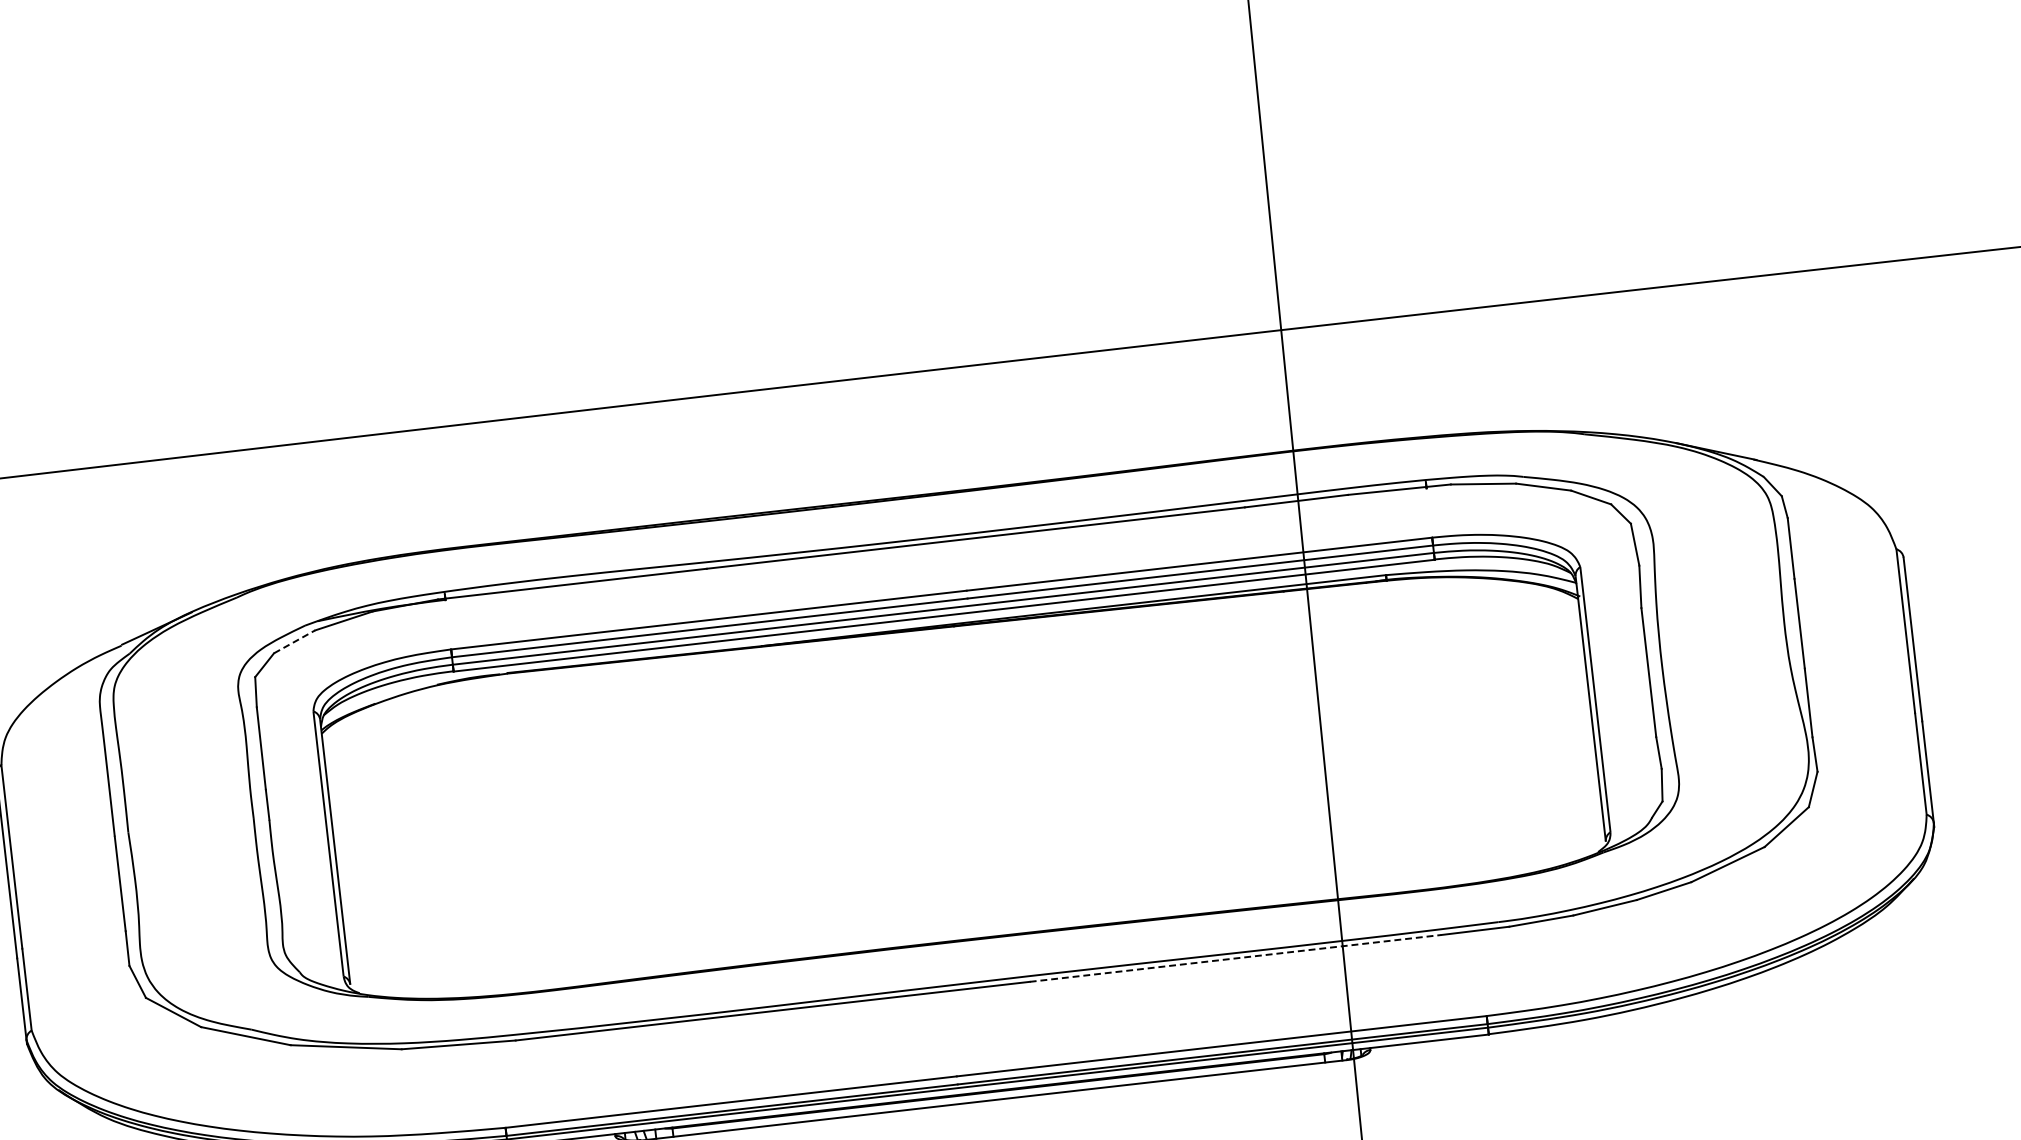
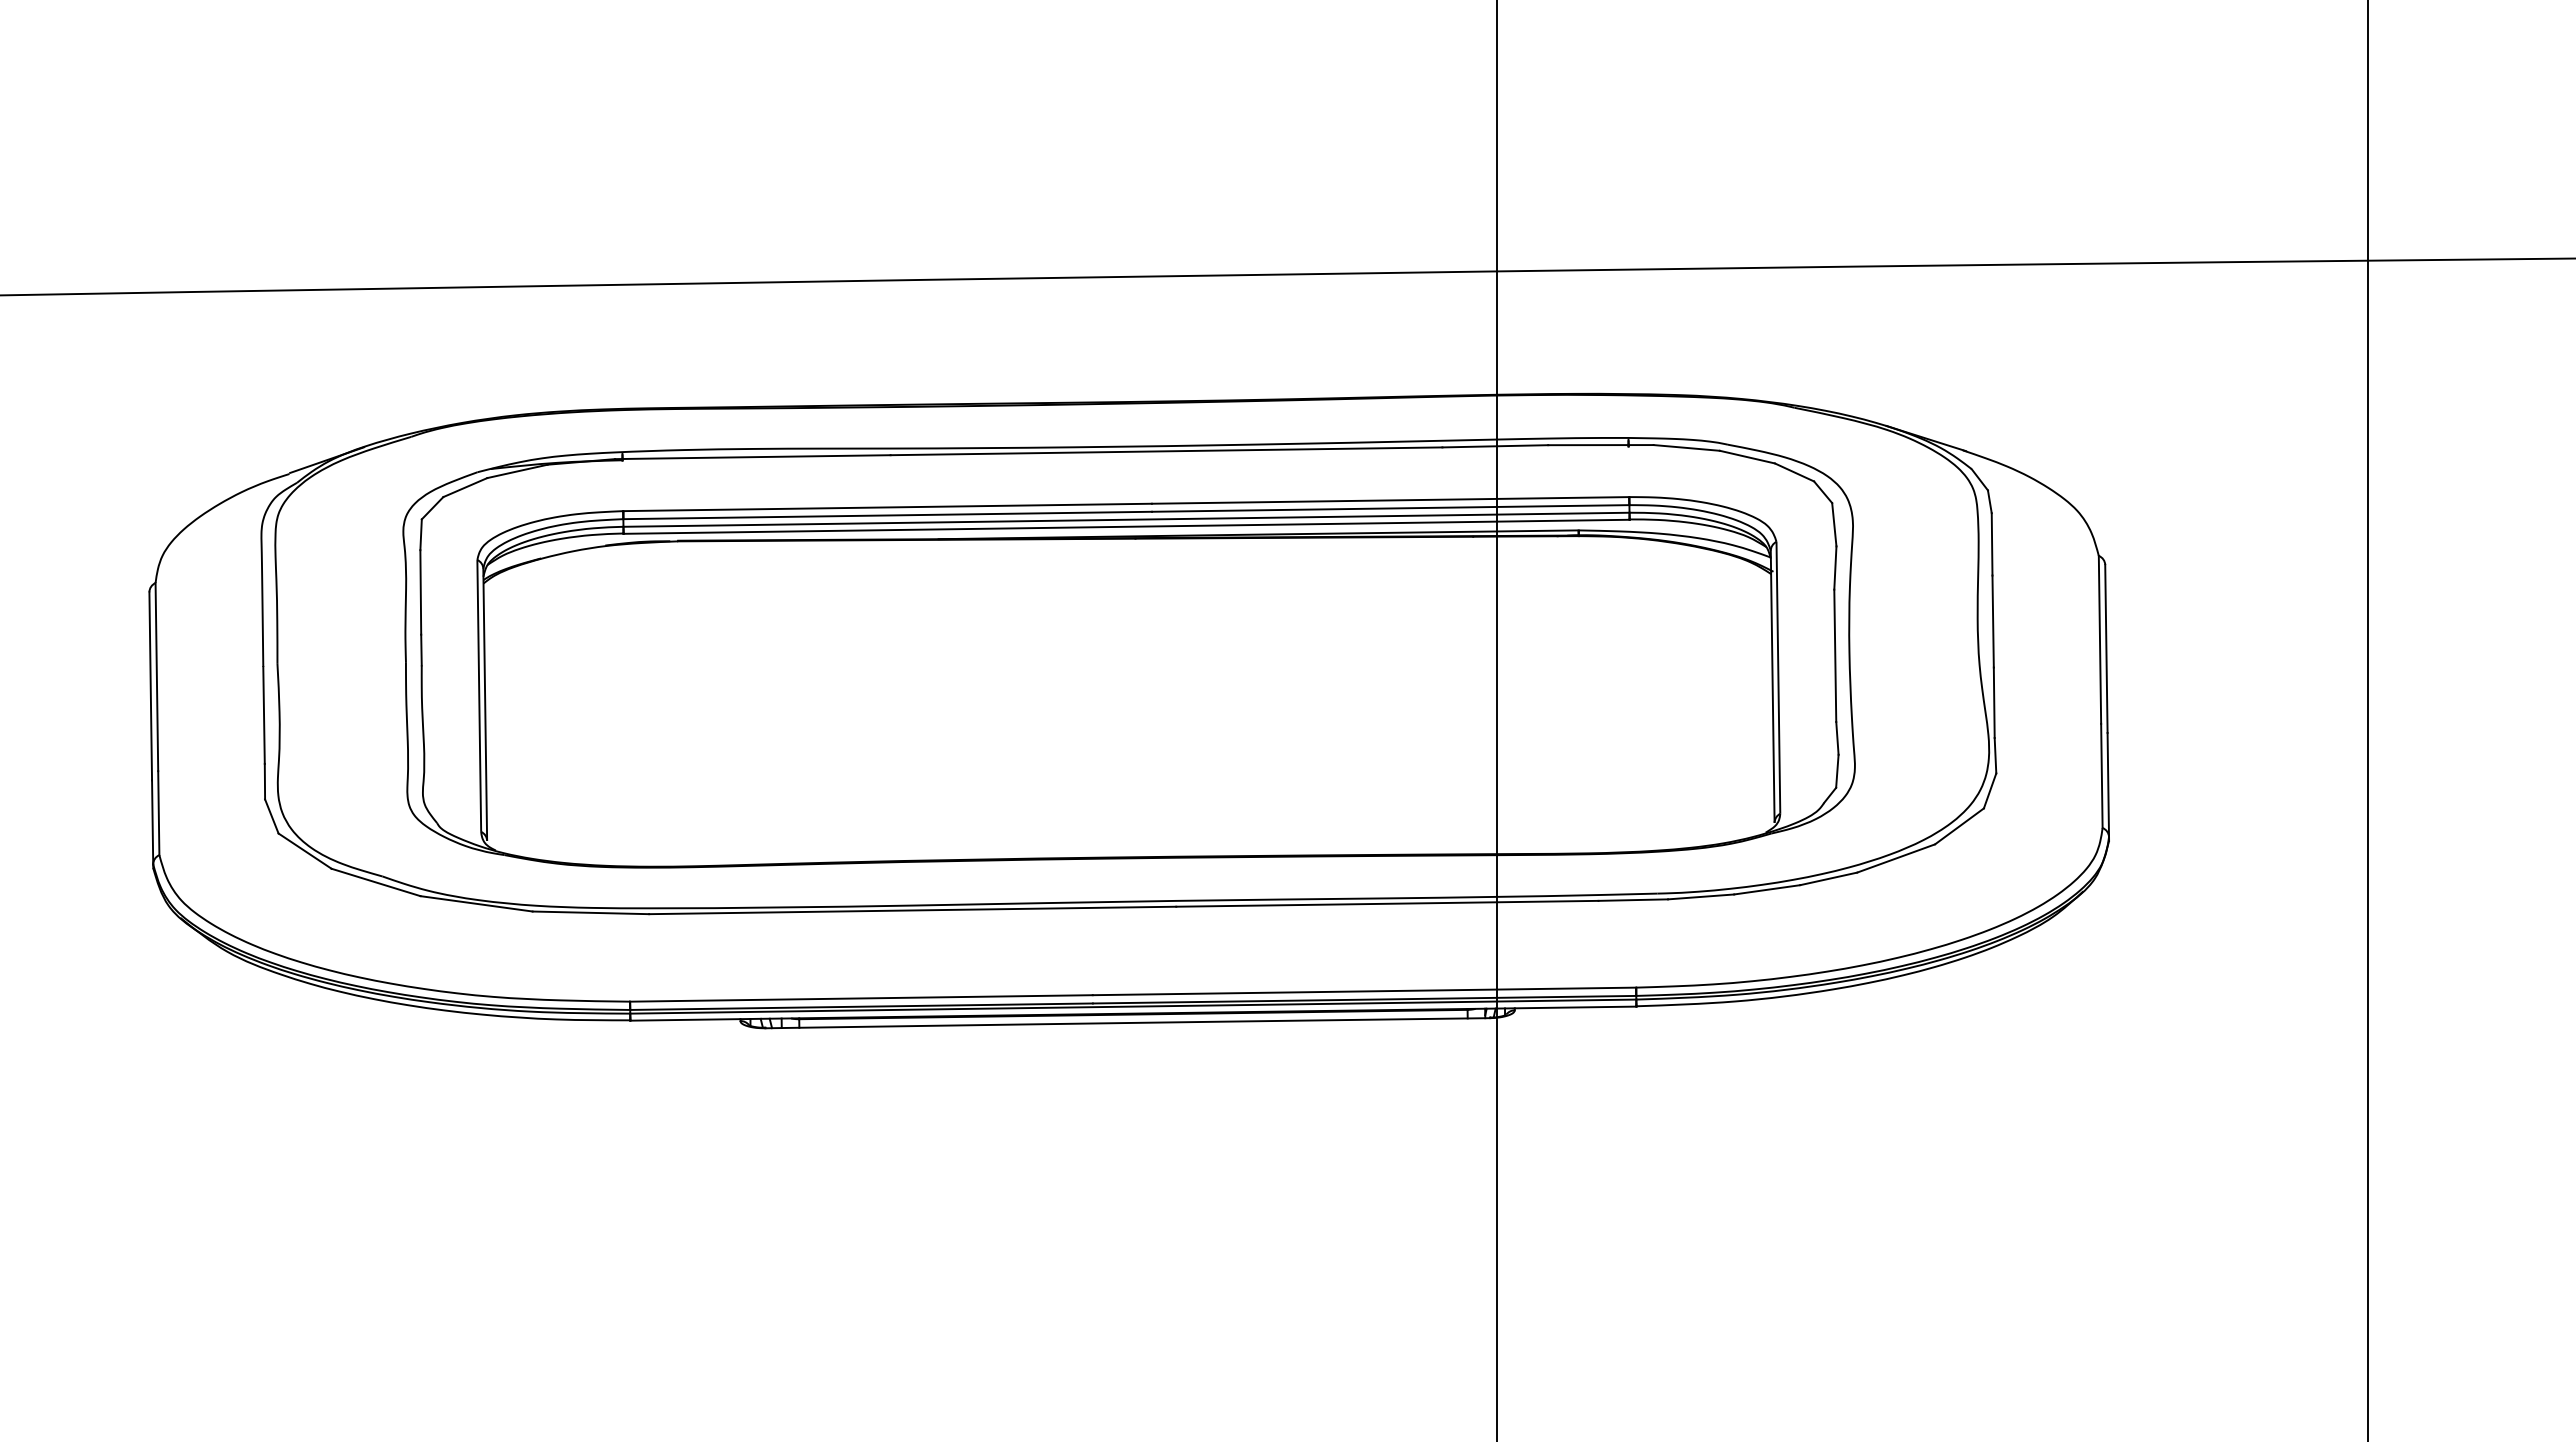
line: (294, 641) -> (465, 487), dashed -> solid
line: (1235, 958) -> (1387, 903), dashed -> solid

